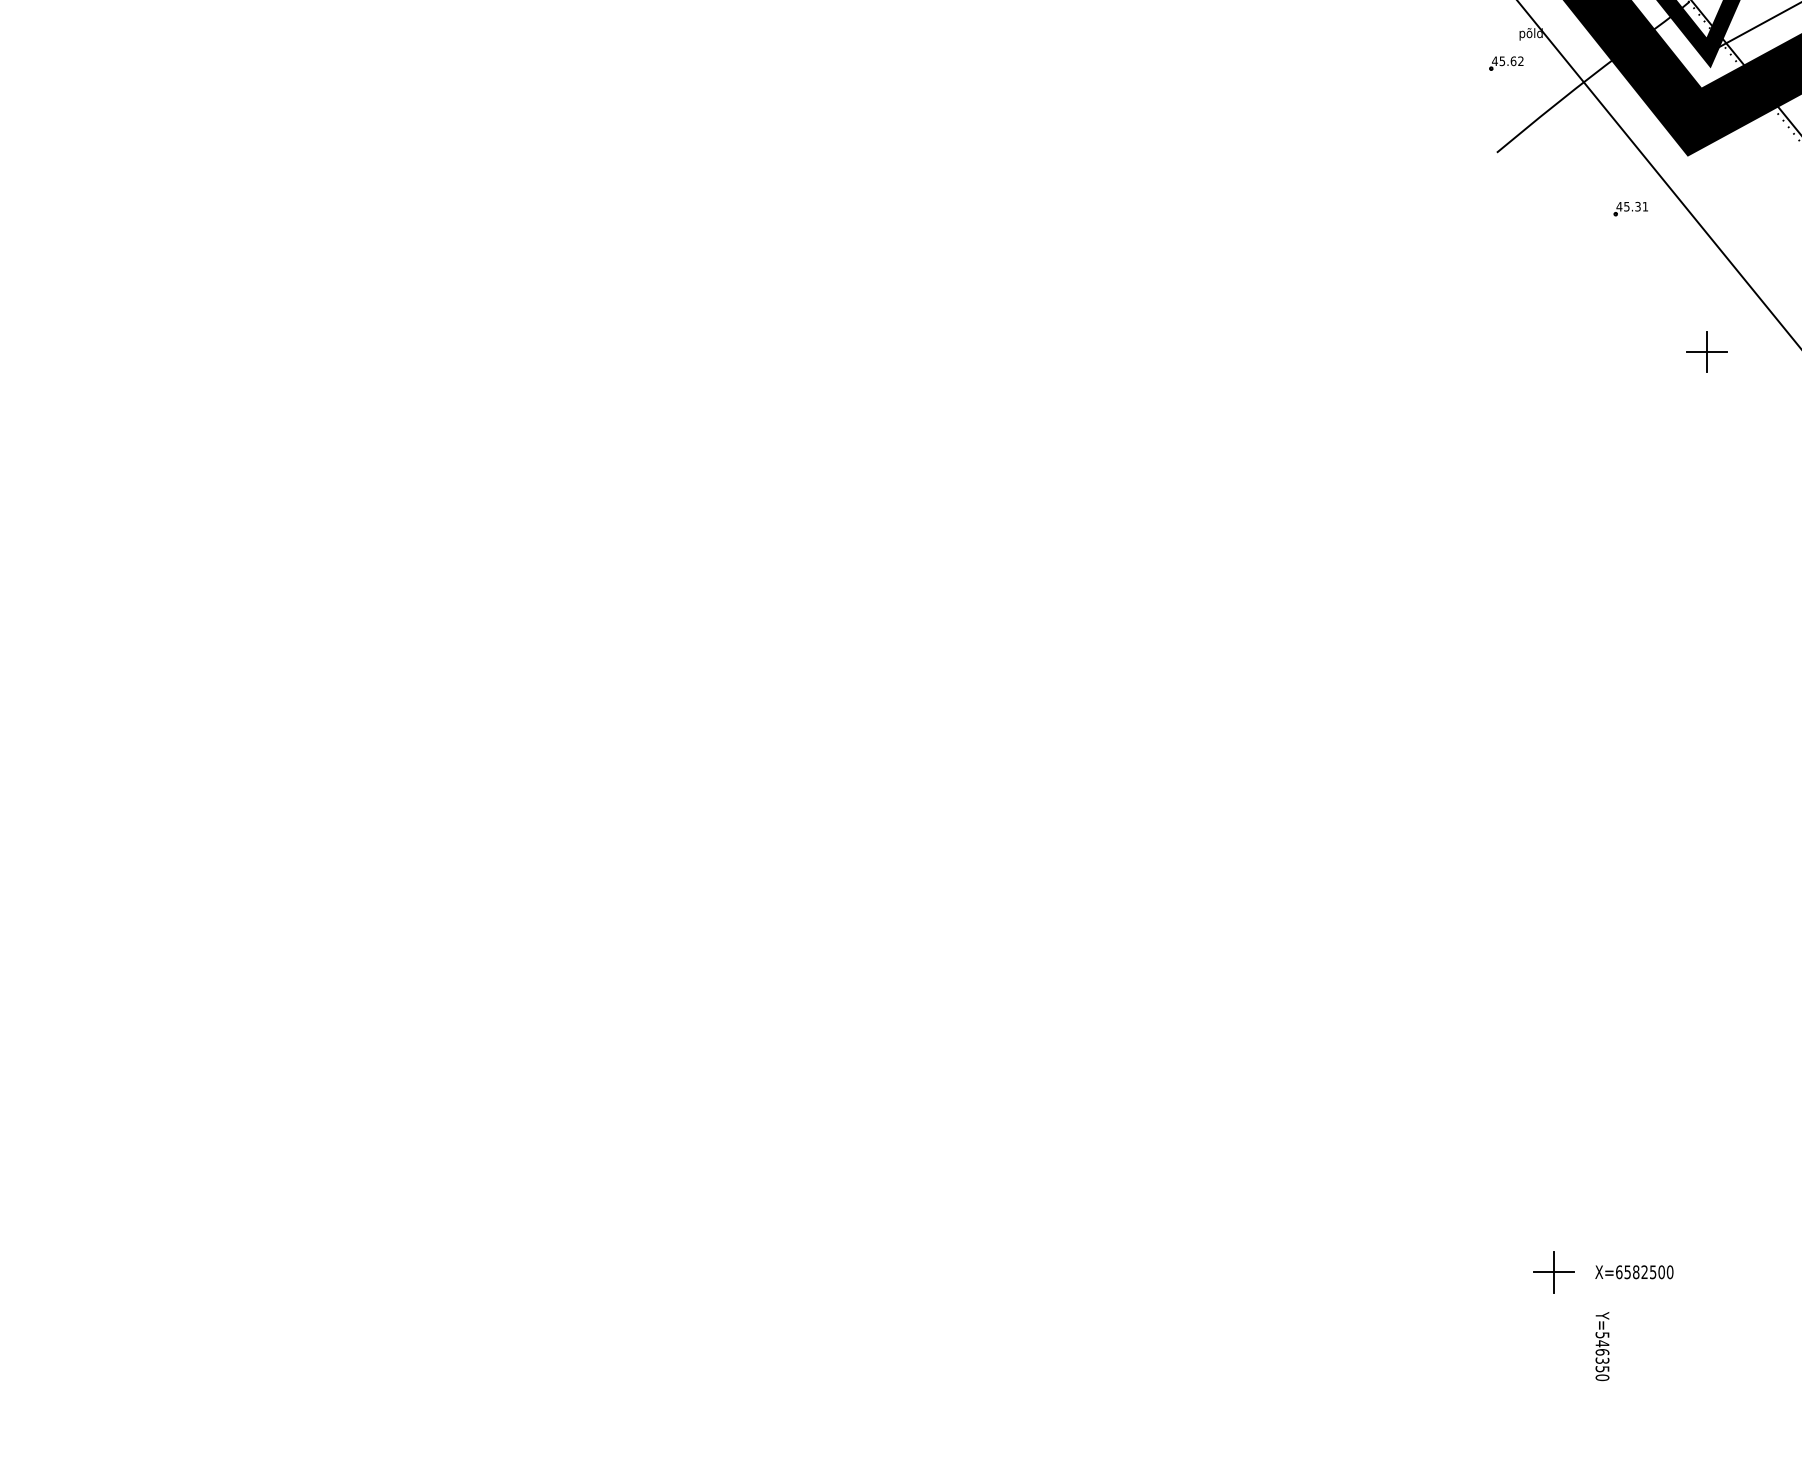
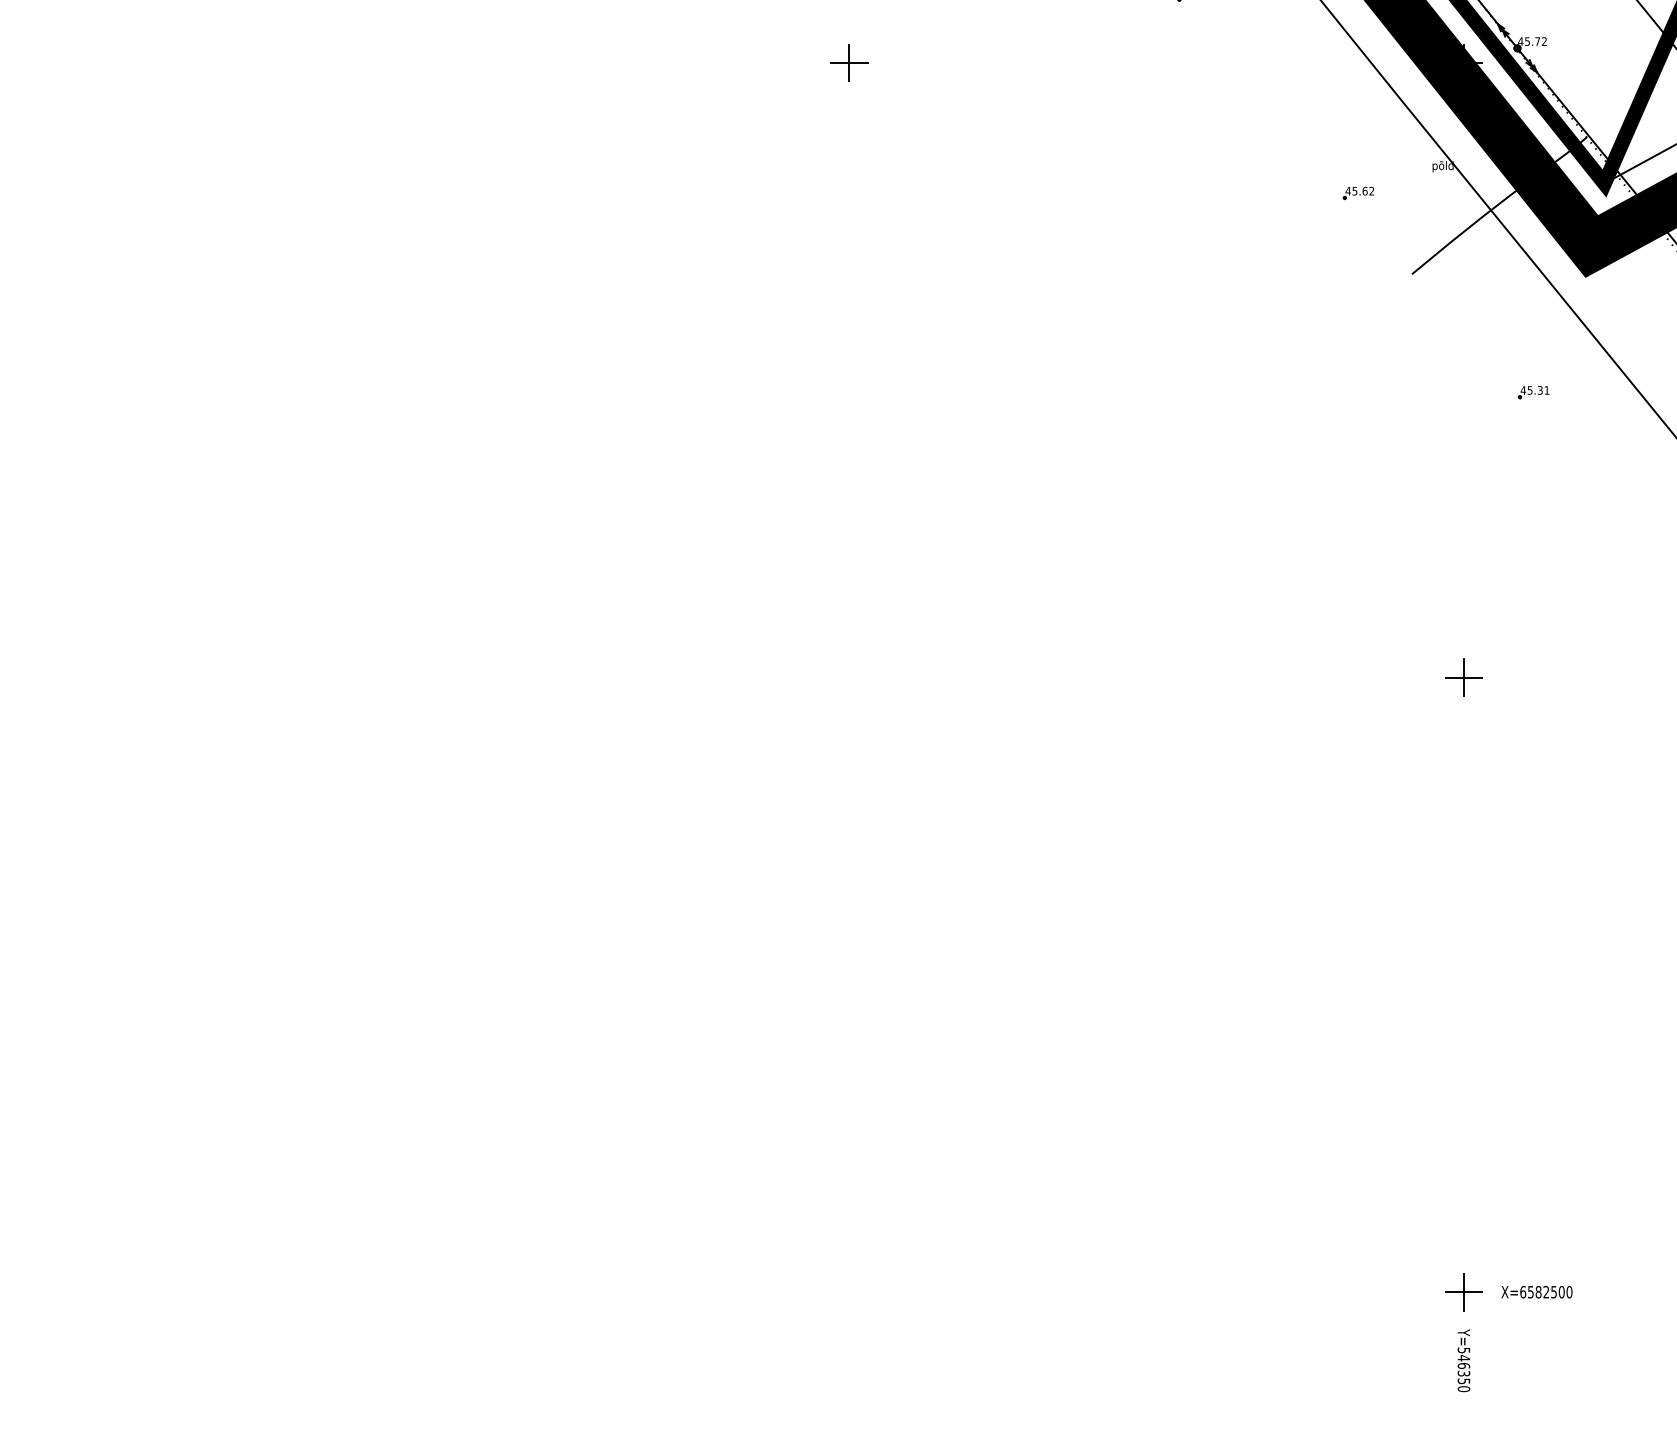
part: (1506, 62) -> (1358, 192), moved
part: (1630, 208) -> (1533, 392), moved
part: (1706, 351) -> (1463, 677), moved
text: (1601, 1346) -> (1463, 1360), moved

